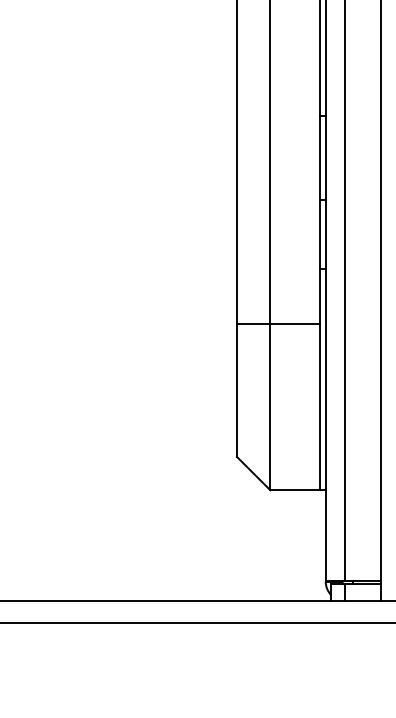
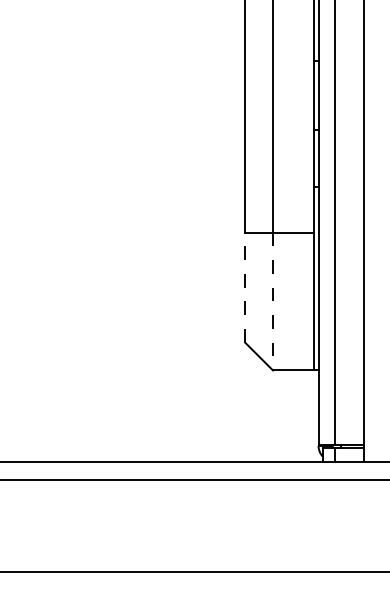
line: (237, 390) -> (245, 287), solid -> dashed
line: (270, 407) -> (272, 301), solid -> dashed

